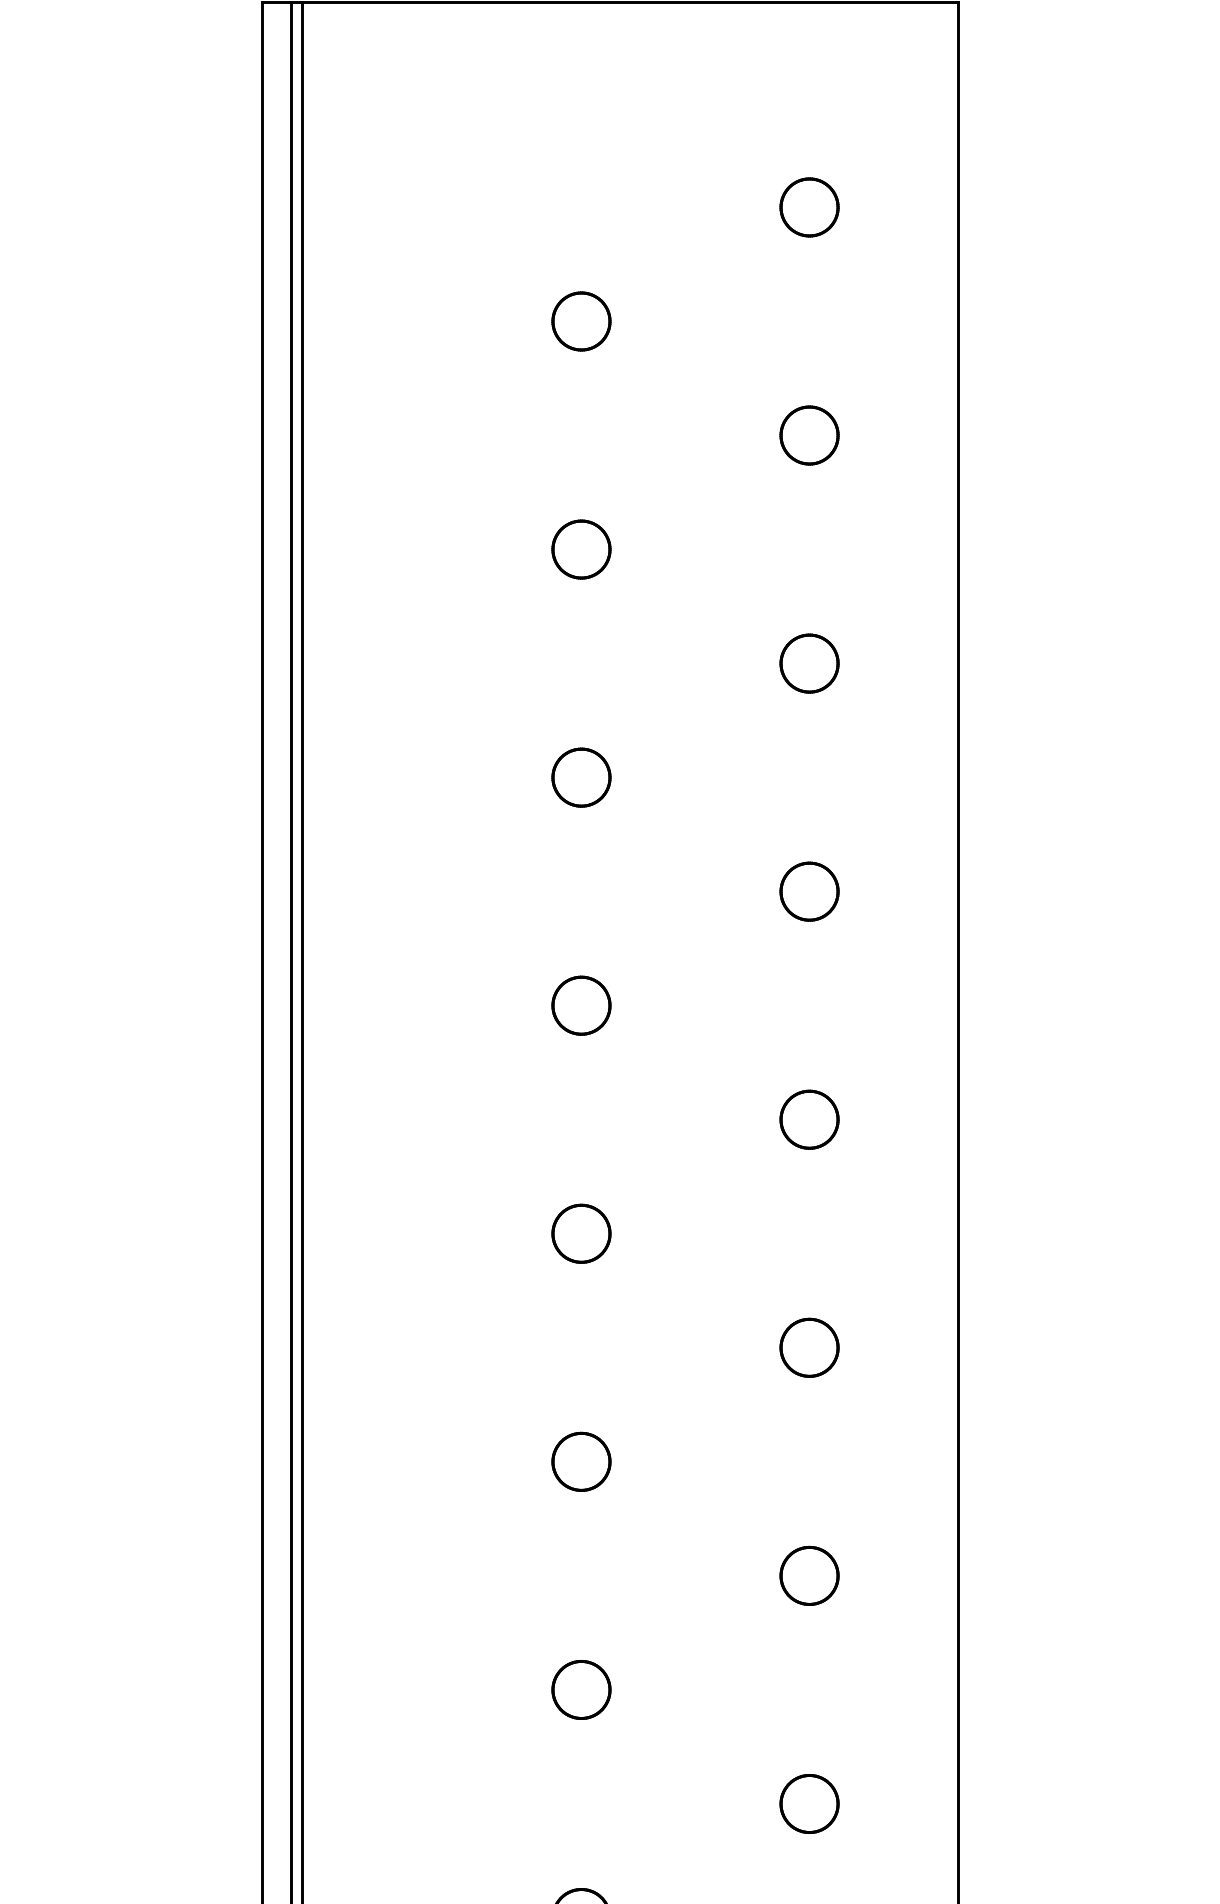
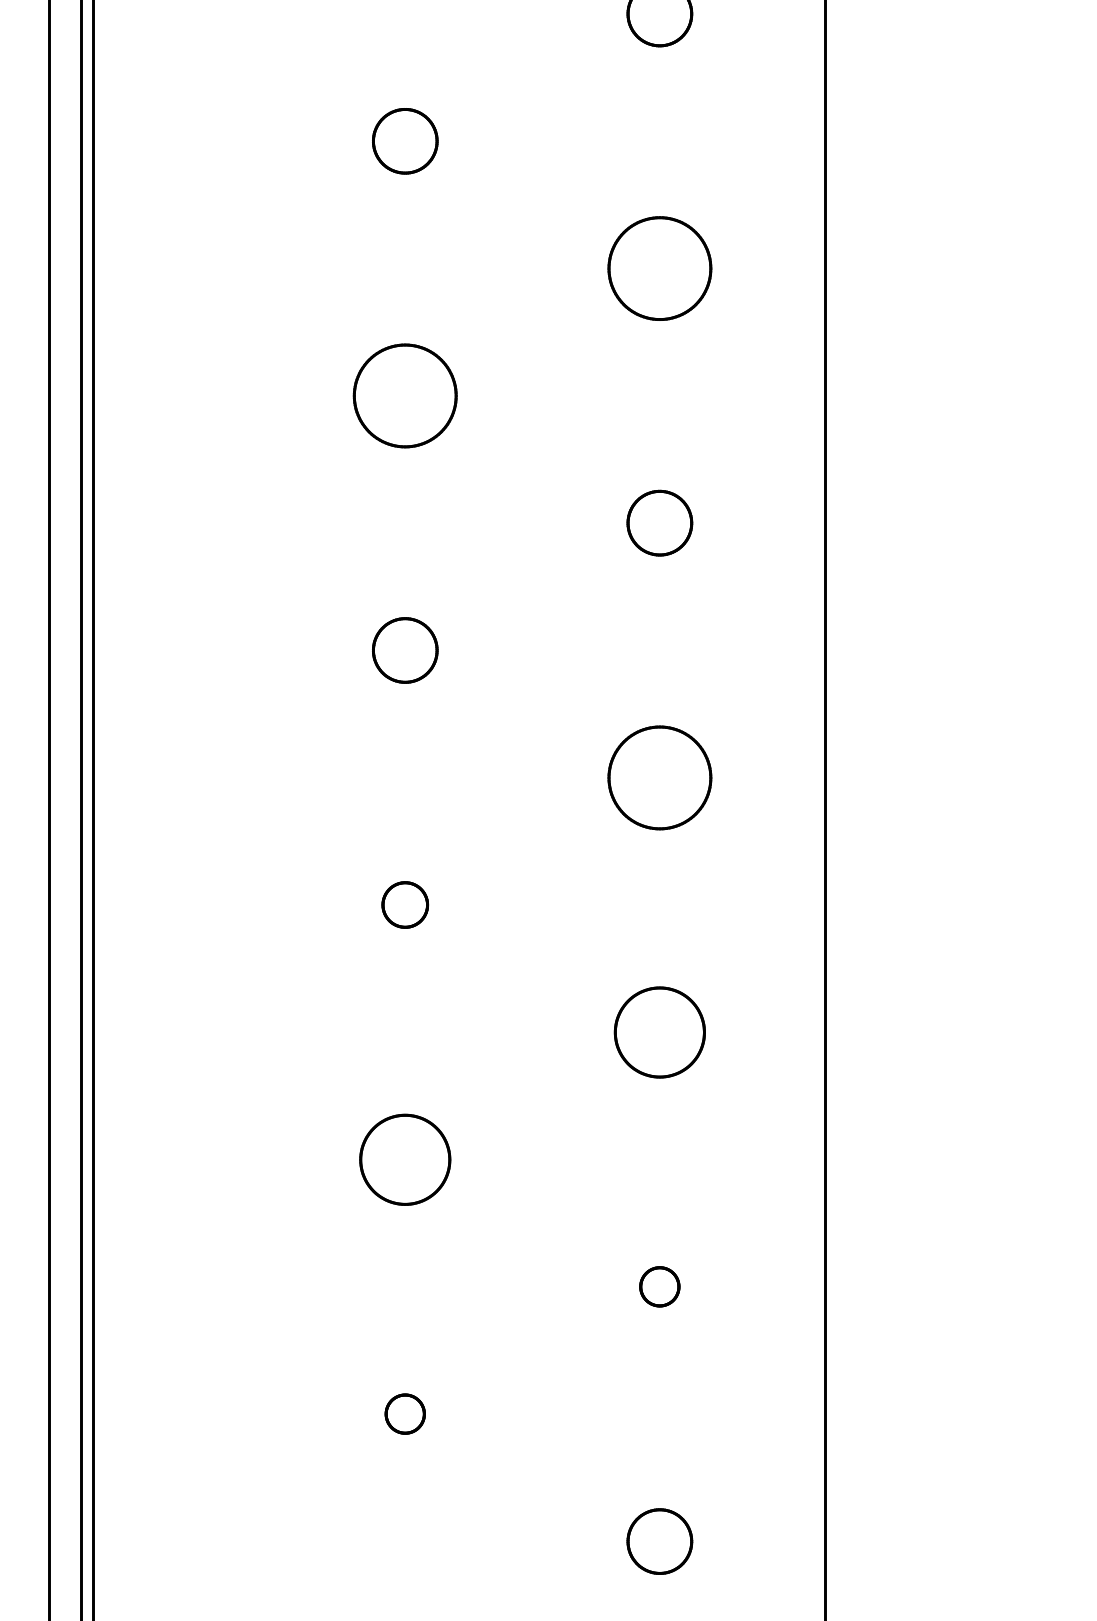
part: (809, 435) -> (659, 268), size x1.6
part: (581, 549) -> (405, 395), size x1.6
part: (809, 891) -> (659, 777), size x1.6
part: (581, 1005) -> (405, 904), size x0.7
part: (809, 1119) -> (659, 1032), size x1.4
part: (581, 1233) -> (405, 1159), size x1.4
part: (809, 1347) -> (659, 1286), size x0.6
part: (581, 1461) -> (405, 1413), size x0.6

